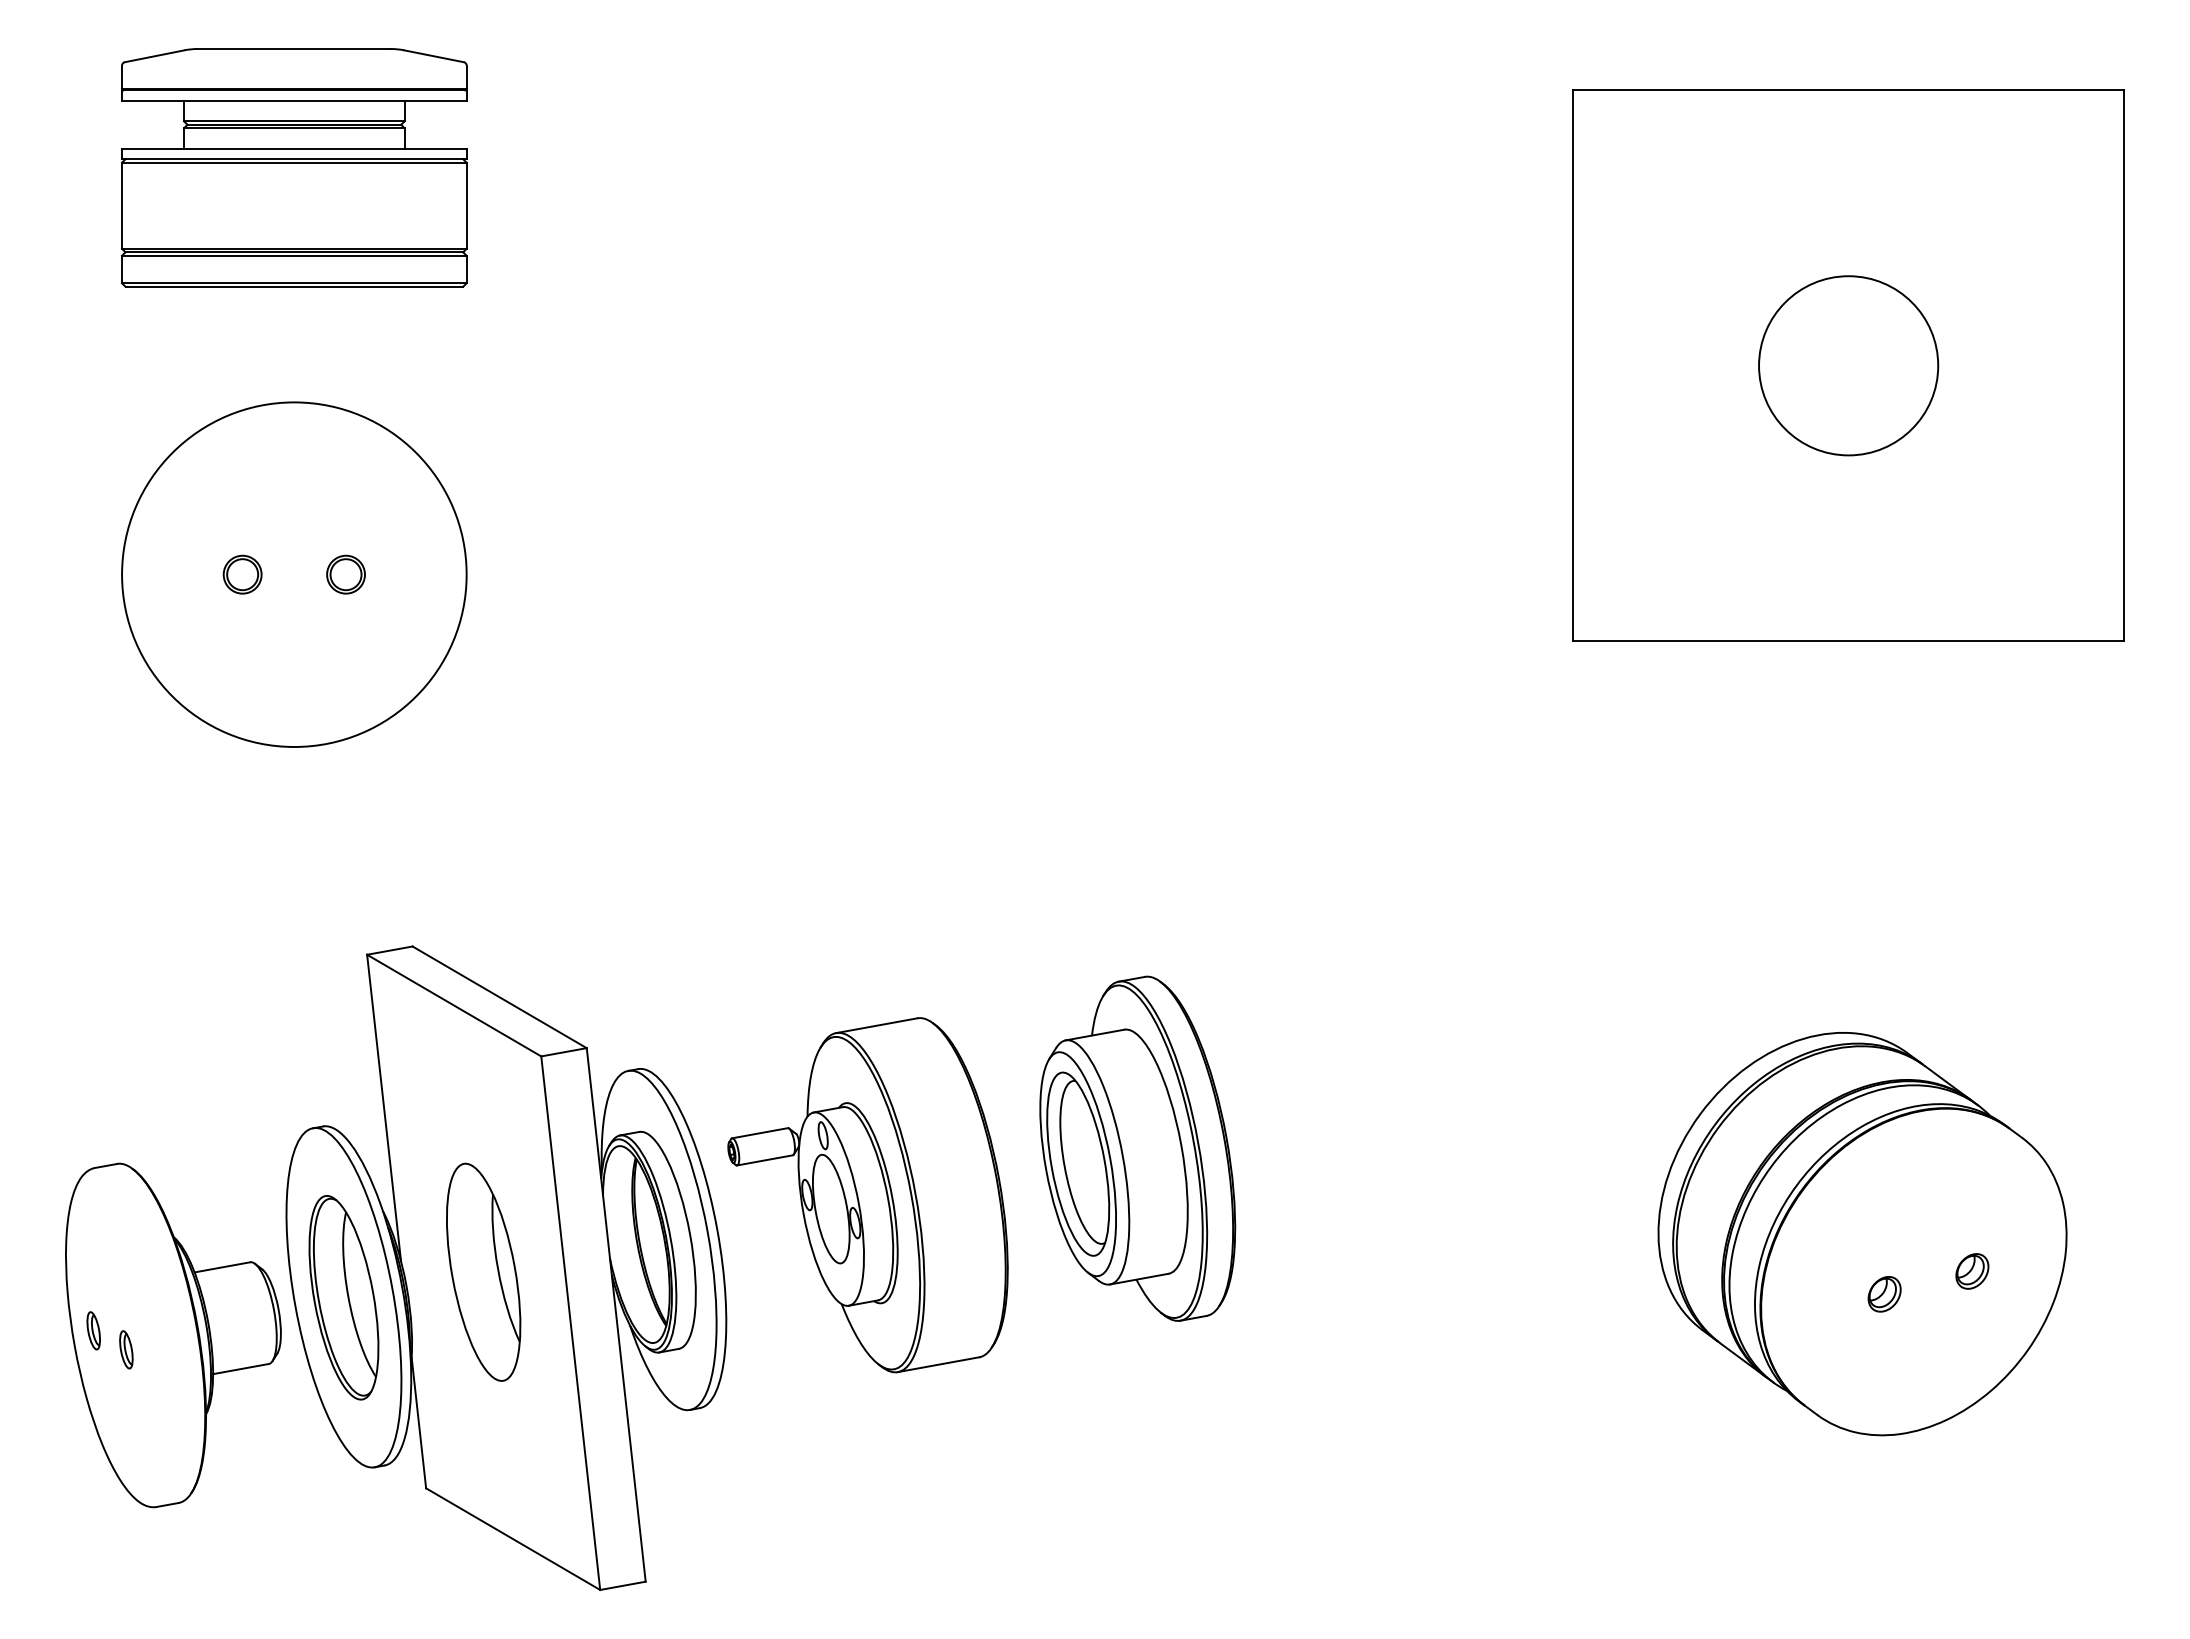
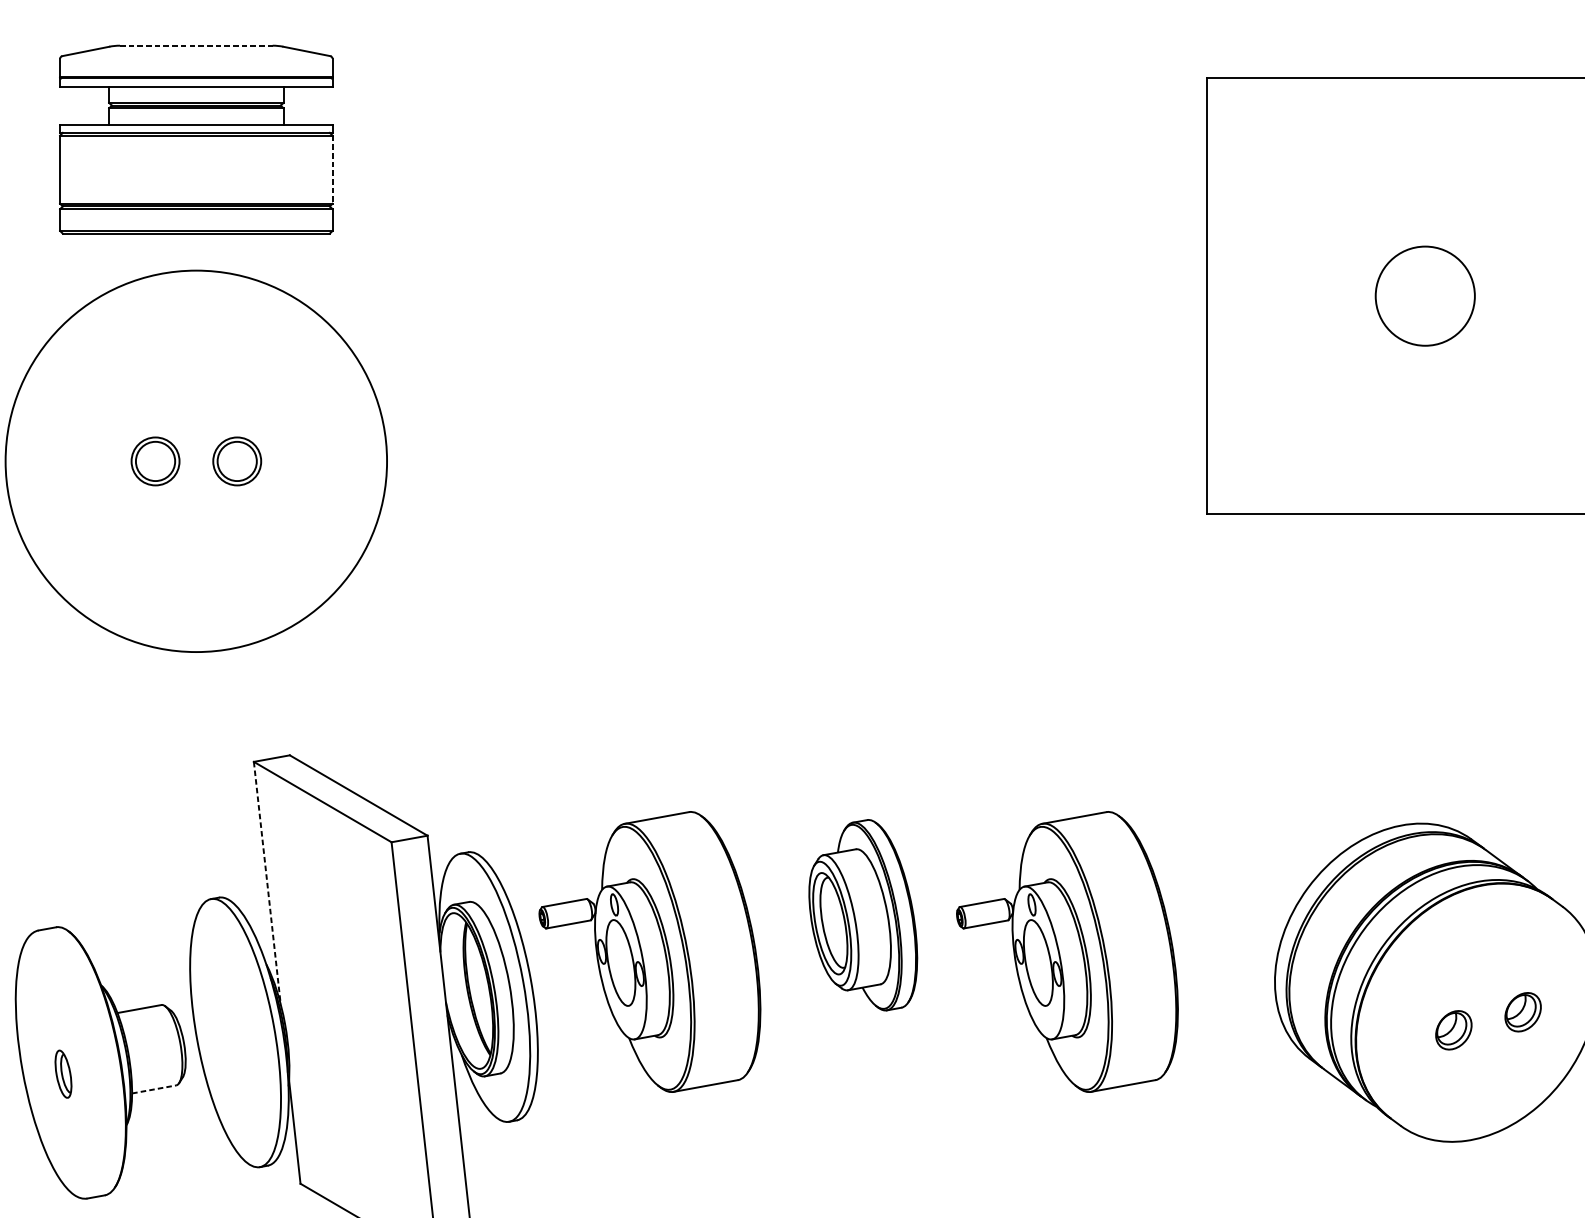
line: (294, 49) -> (196, 46), solid -> dashed
line: (466, 206) -> (332, 170), solid -> dashed
circle: (1848, 365) -> (1425, 295), size x0.7
part: (242, 574) -> (155, 461), size x1.6
circle: (294, 574) -> (196, 461), size x1.4
part: (345, 574) -> (236, 461), size x1.6
line: (384, 1108) -> (267, 883), solid -> dashed
part: (1137, 1148) -> (863, 915), size x0.7
part: (1395, 1195) -> (1067, 952), added
part: (483, 1271) -> (345, 1012), removed
part: (1972, 1271) -> (1523, 1012), size x1.4
part: (1884, 1294) -> (1453, 1030), size x1.4
part: (343, 1297) -> (235, 1032), removed
part: (93, 1330) -> (37, 1058), removed
part: (126, 1349) -> (63, 1073), size x1.6
line: (241, 1368) -> (154, 1089), solid -> dashed

